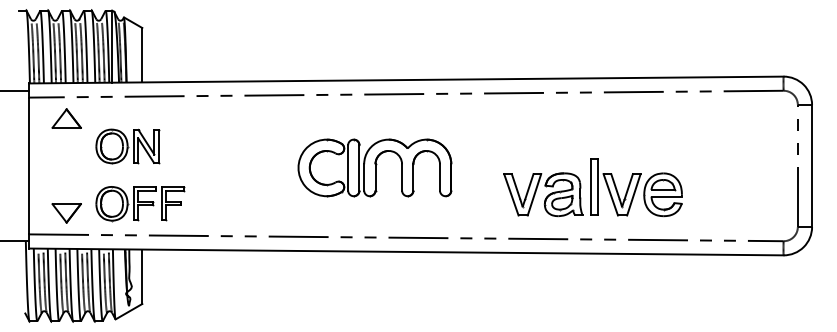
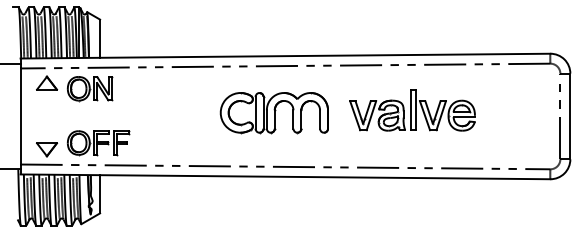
part: (127, 147) -> (89, 89), moved
part: (373, 168) -> (273, 113), moved
part: (592, 187) -> (412, 110), moved

